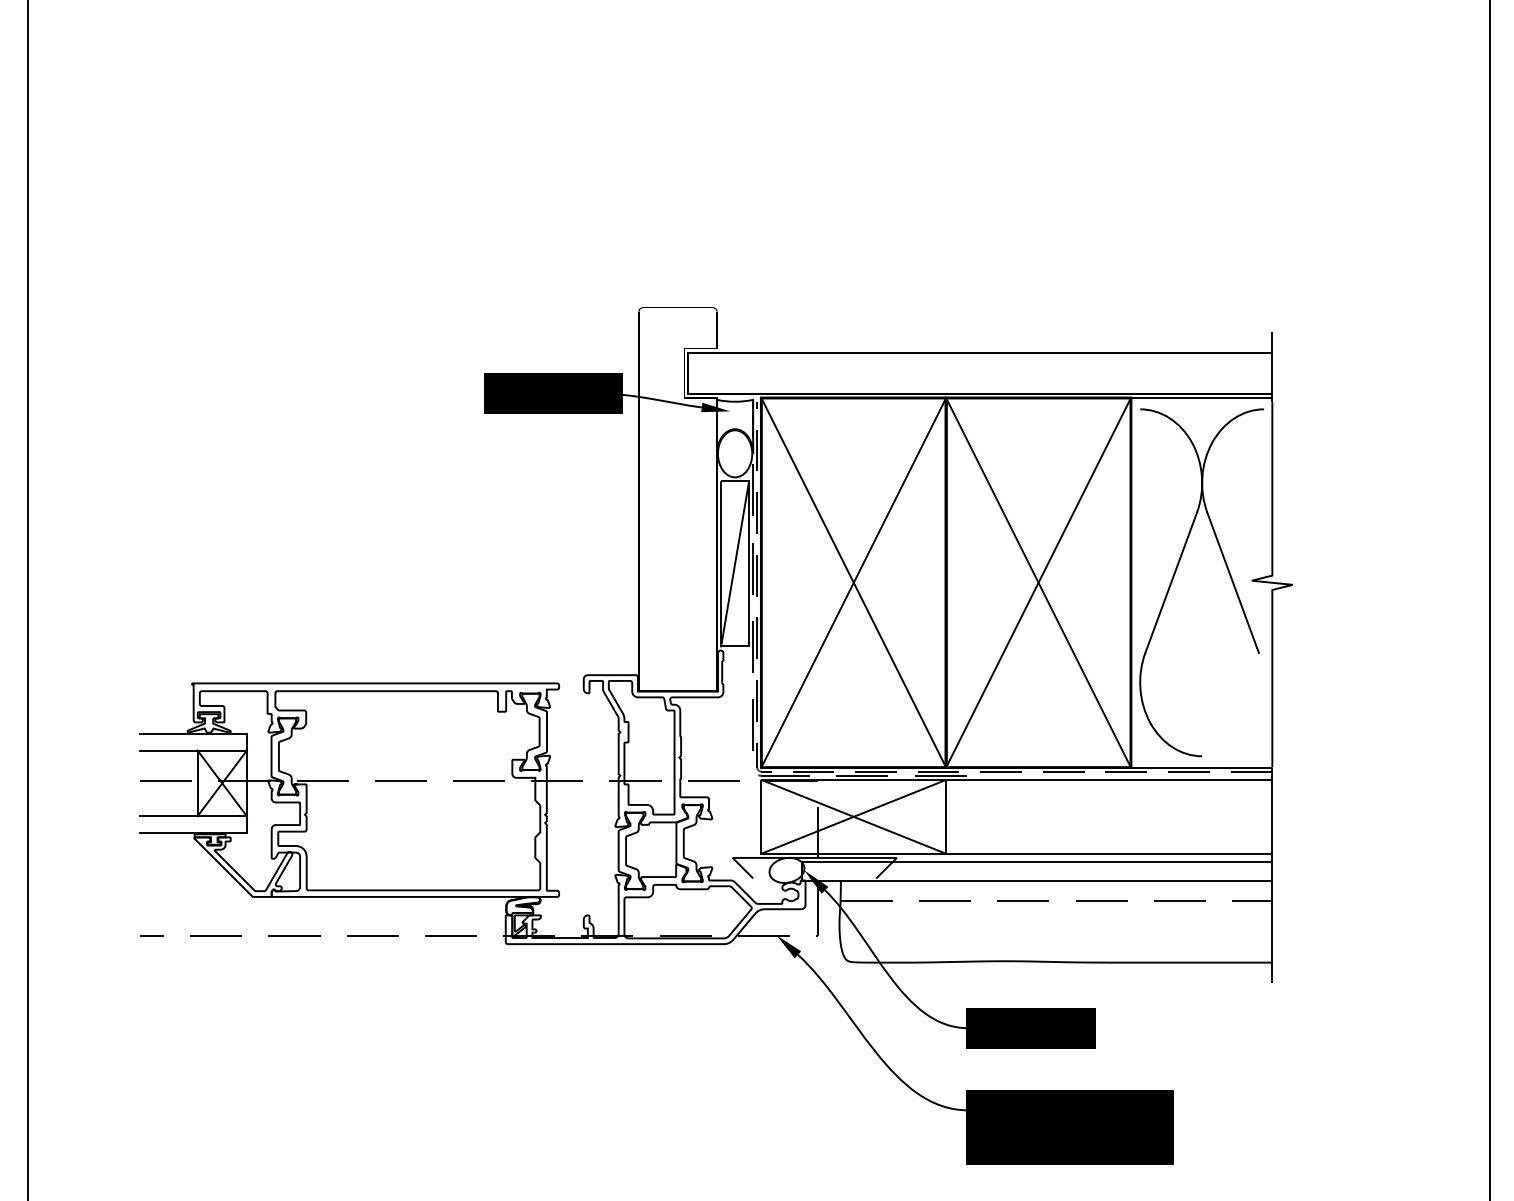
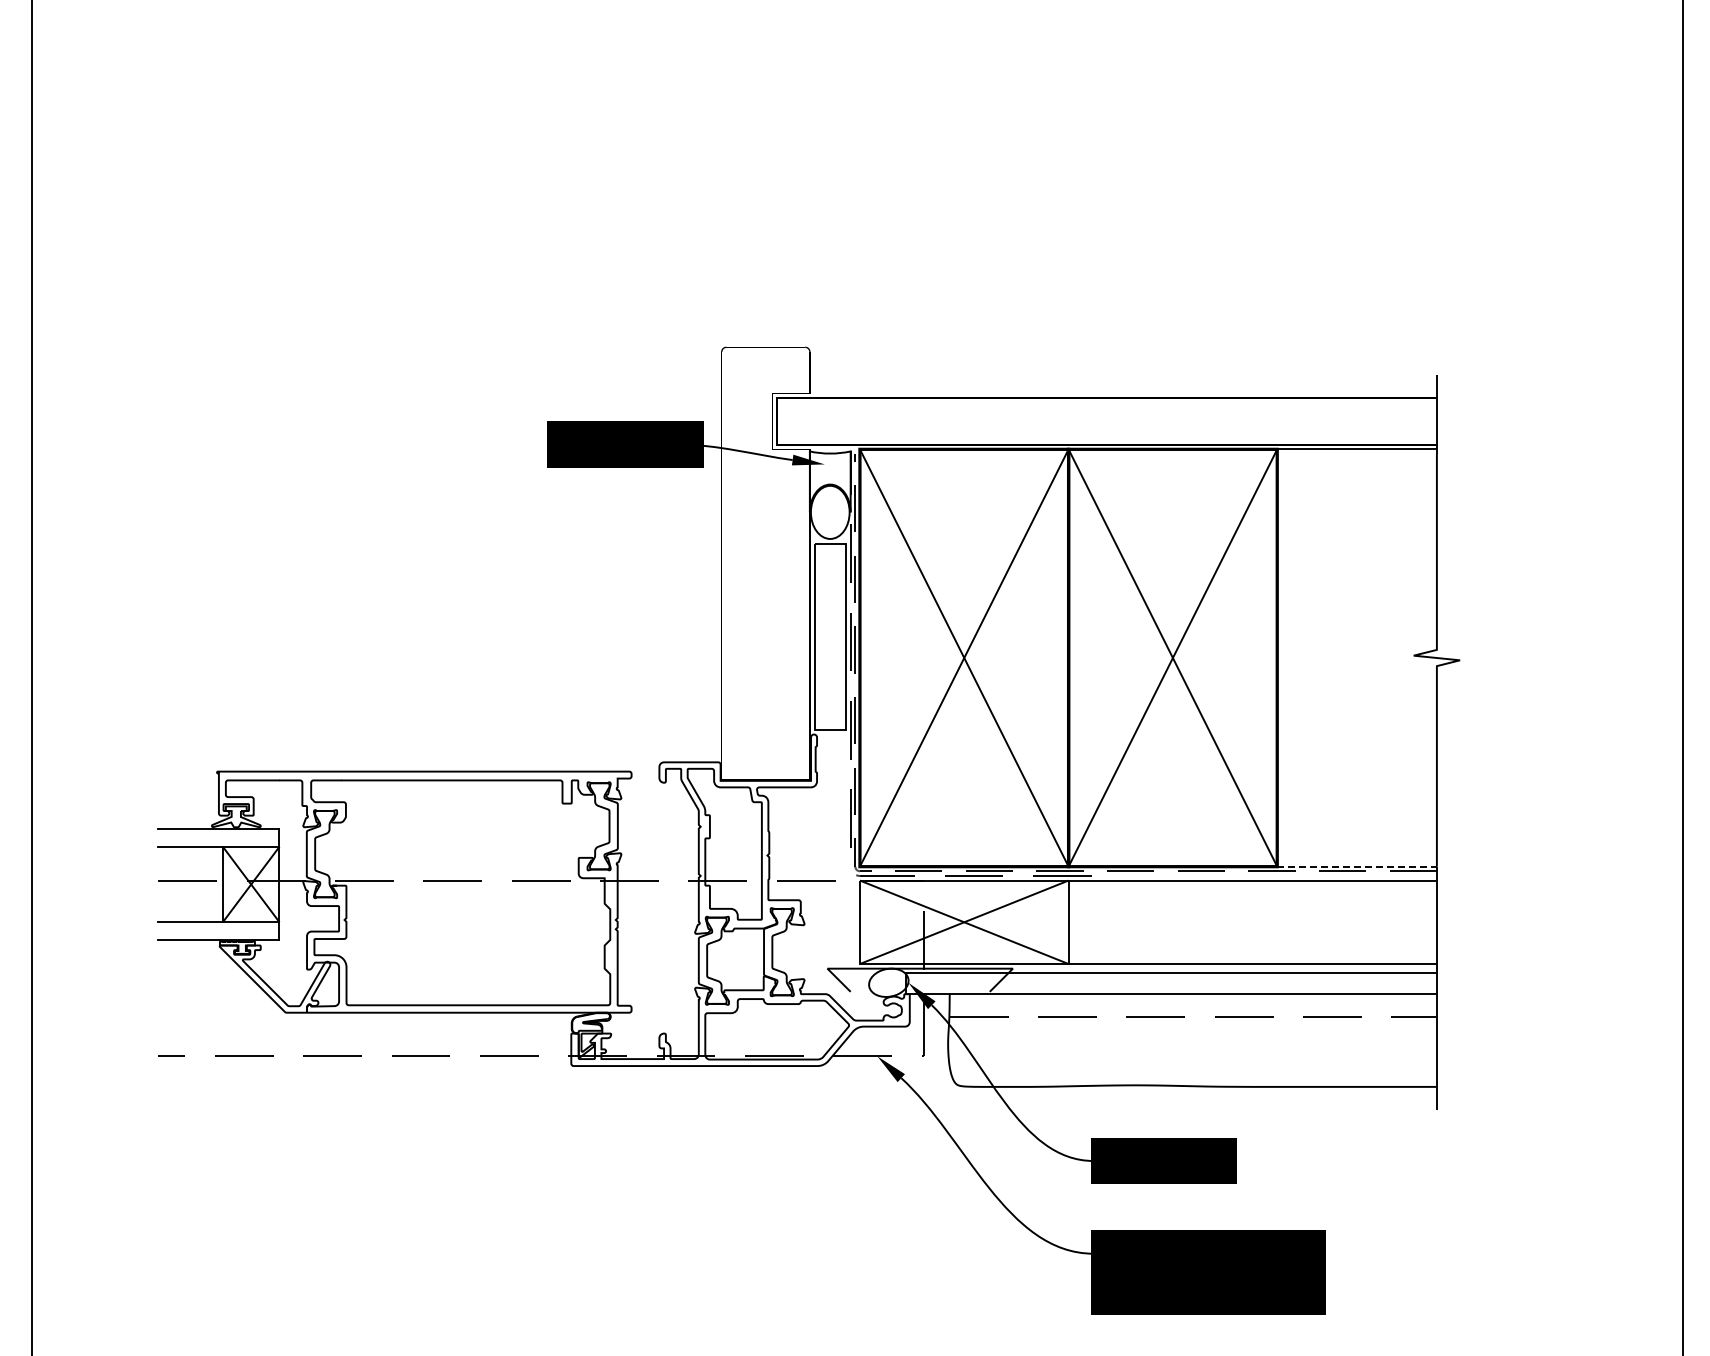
line: (735, 563) -> (830, 636), removed
part: (1175, 574) -> (1327, 648), removed
line: (1202, 767) -> (1357, 866), solid -> dashed

